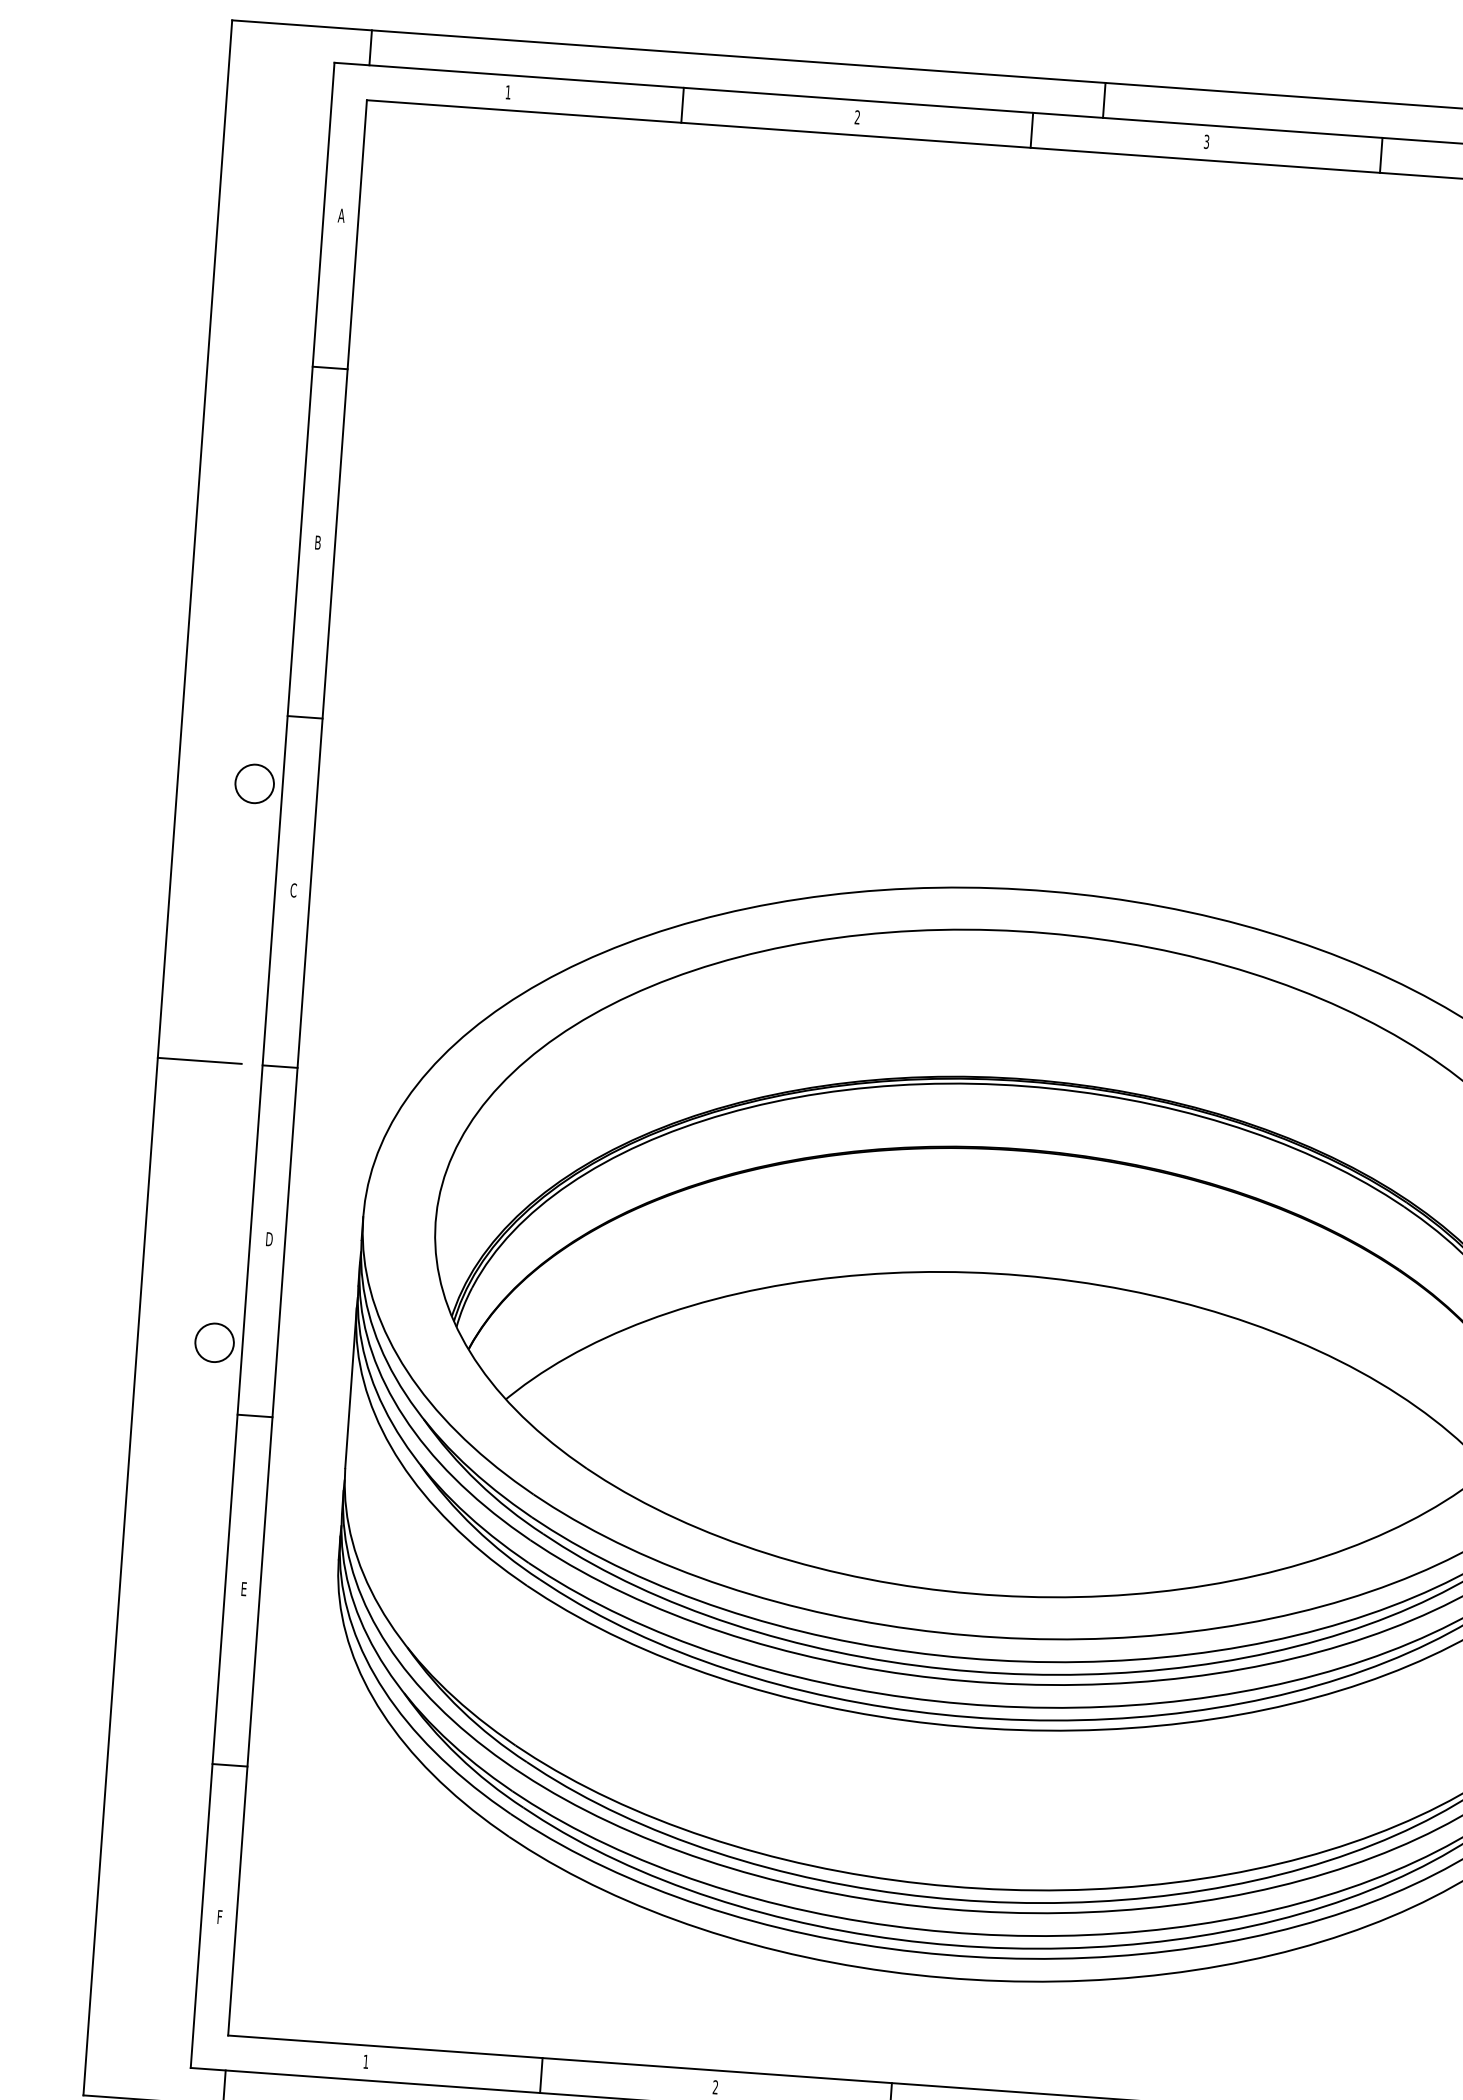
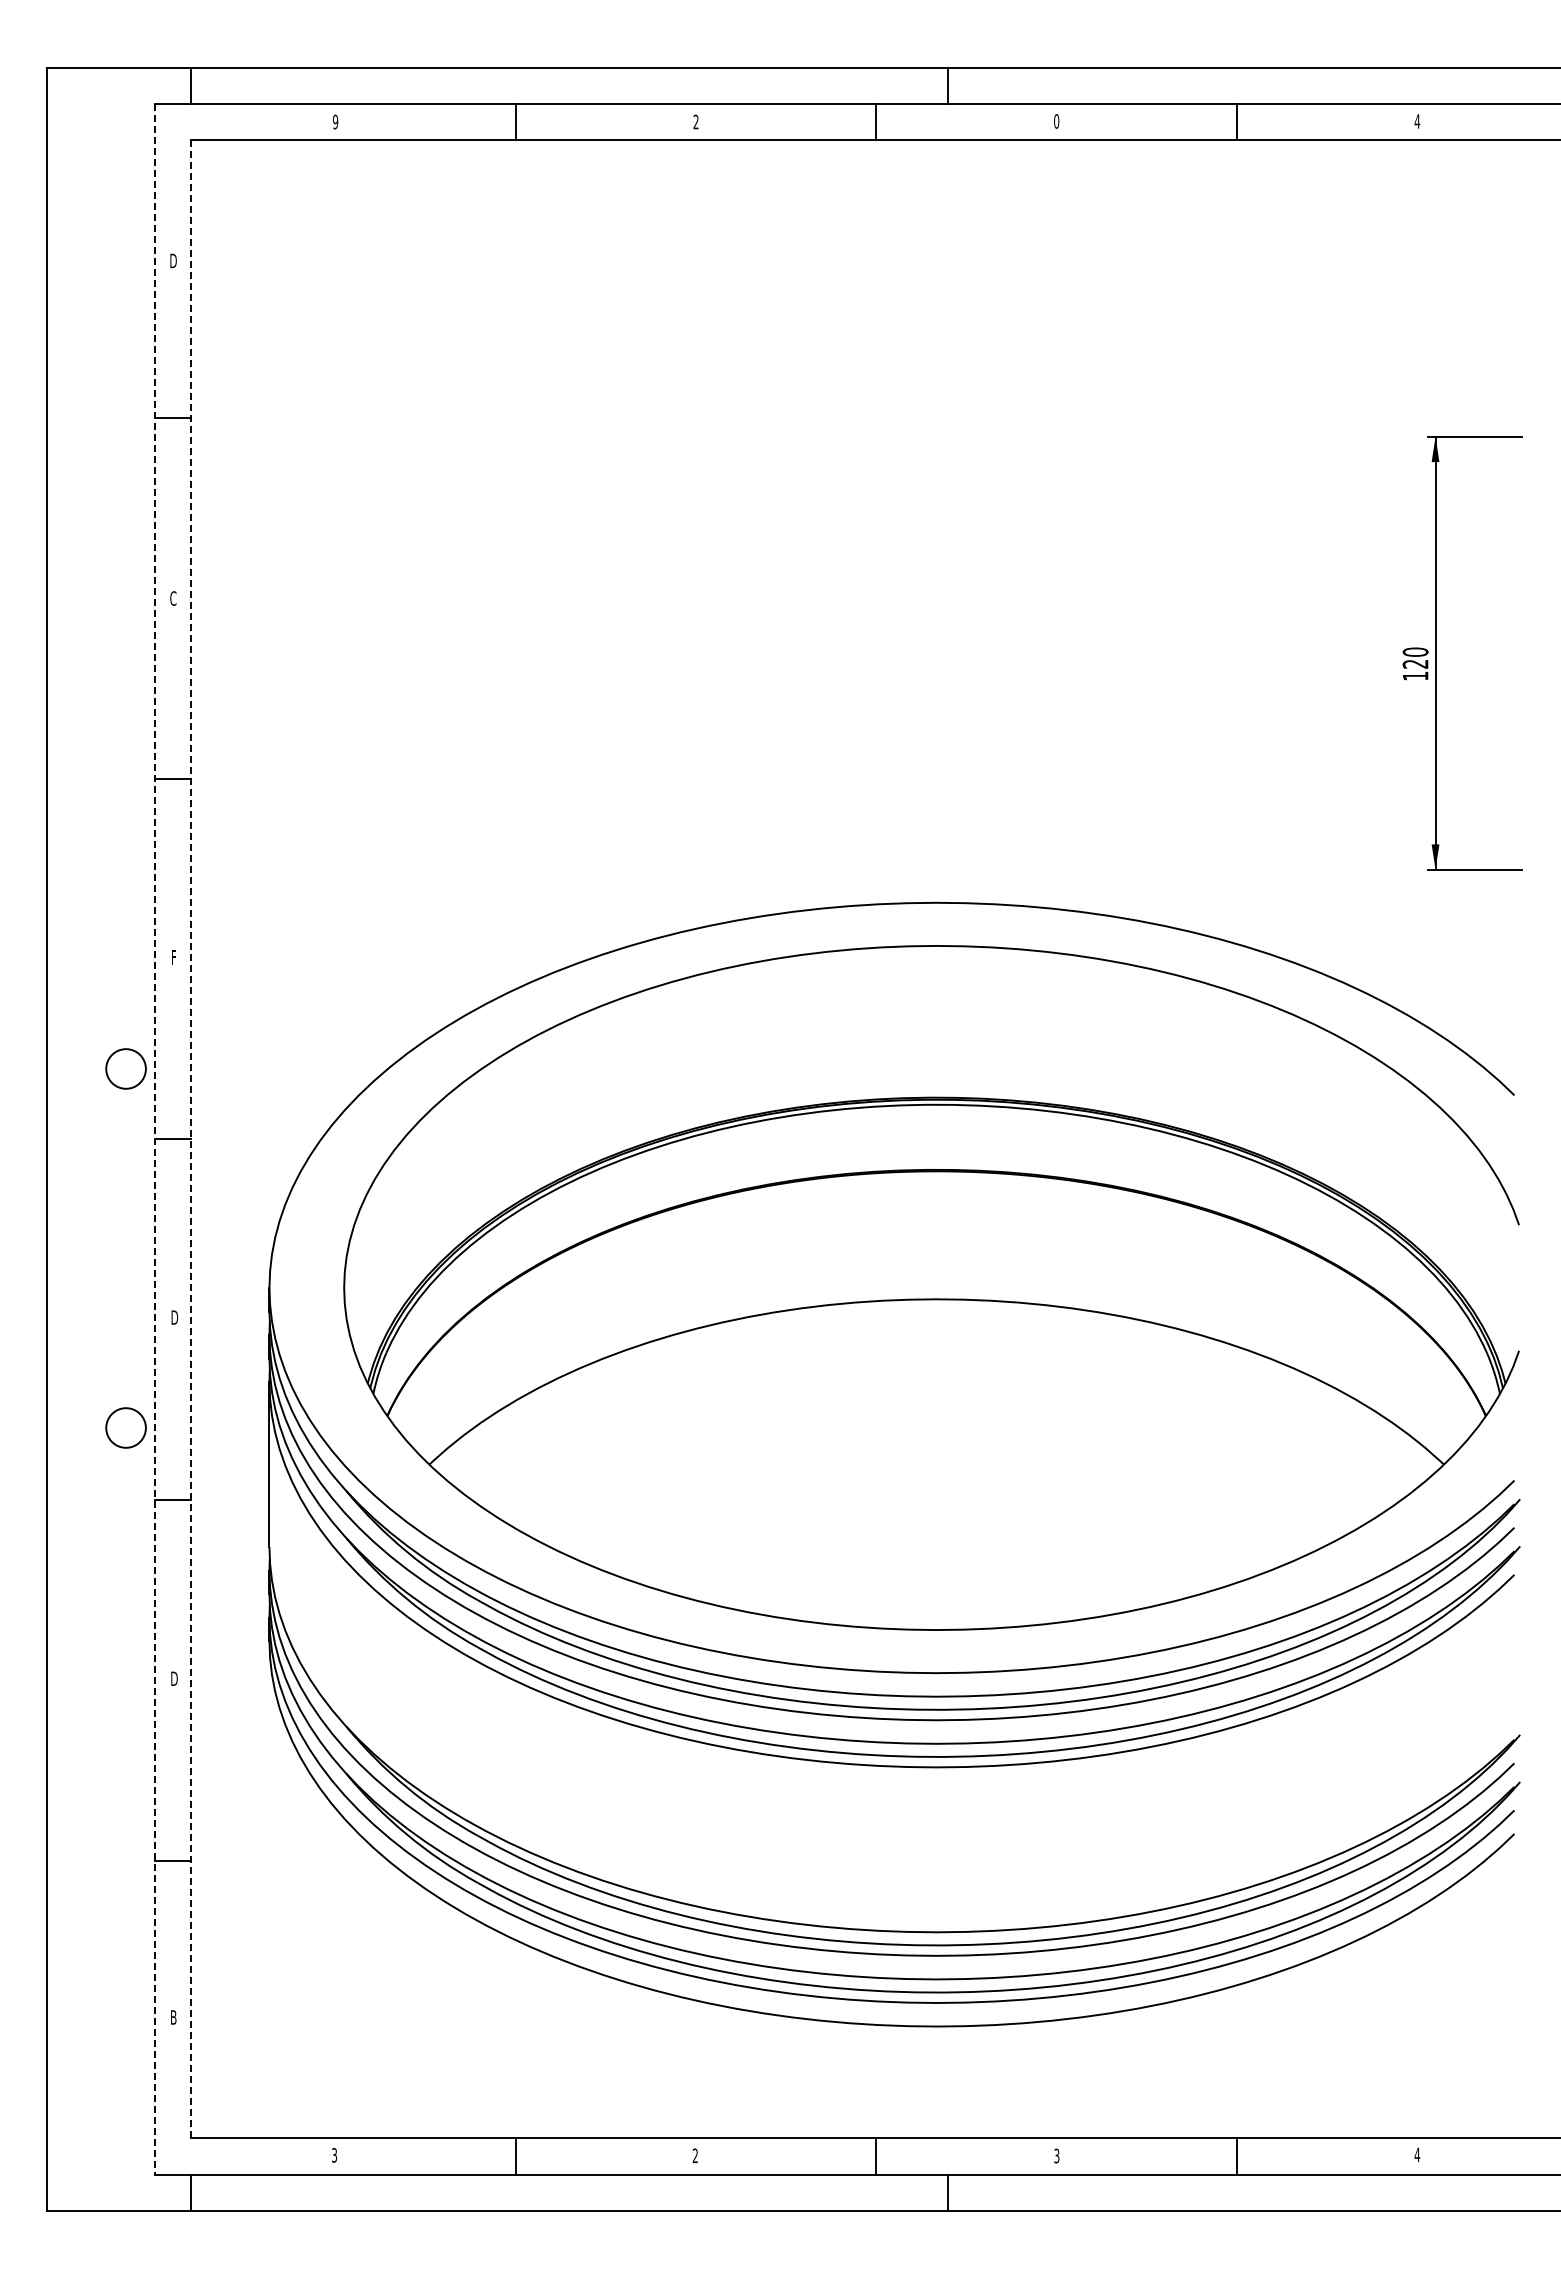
text: (508, 91) -> (335, 121), 1 -> 9
text: (1206, 141) -> (1056, 121), 3 -> 0
text: (341, 215) -> (173, 260), A -> D
text: (318, 542) -> (173, 598), B -> C
circle: (254, 783) -> (125, 1068), moved
text: (293, 890) -> (173, 957), C -> F
line: (199, 1060) -> (89, 1139), removed
line: (262, 1065) -> (154, 1139), solid -> dashed
line: (298, 1067) -> (191, 1139), solid -> dashed
text: (244, 1588) -> (174, 1678), E -> D
text: (219, 1917) -> (173, 2017), F -> B
text: (366, 2061) -> (334, 2155), 1 -> 3

